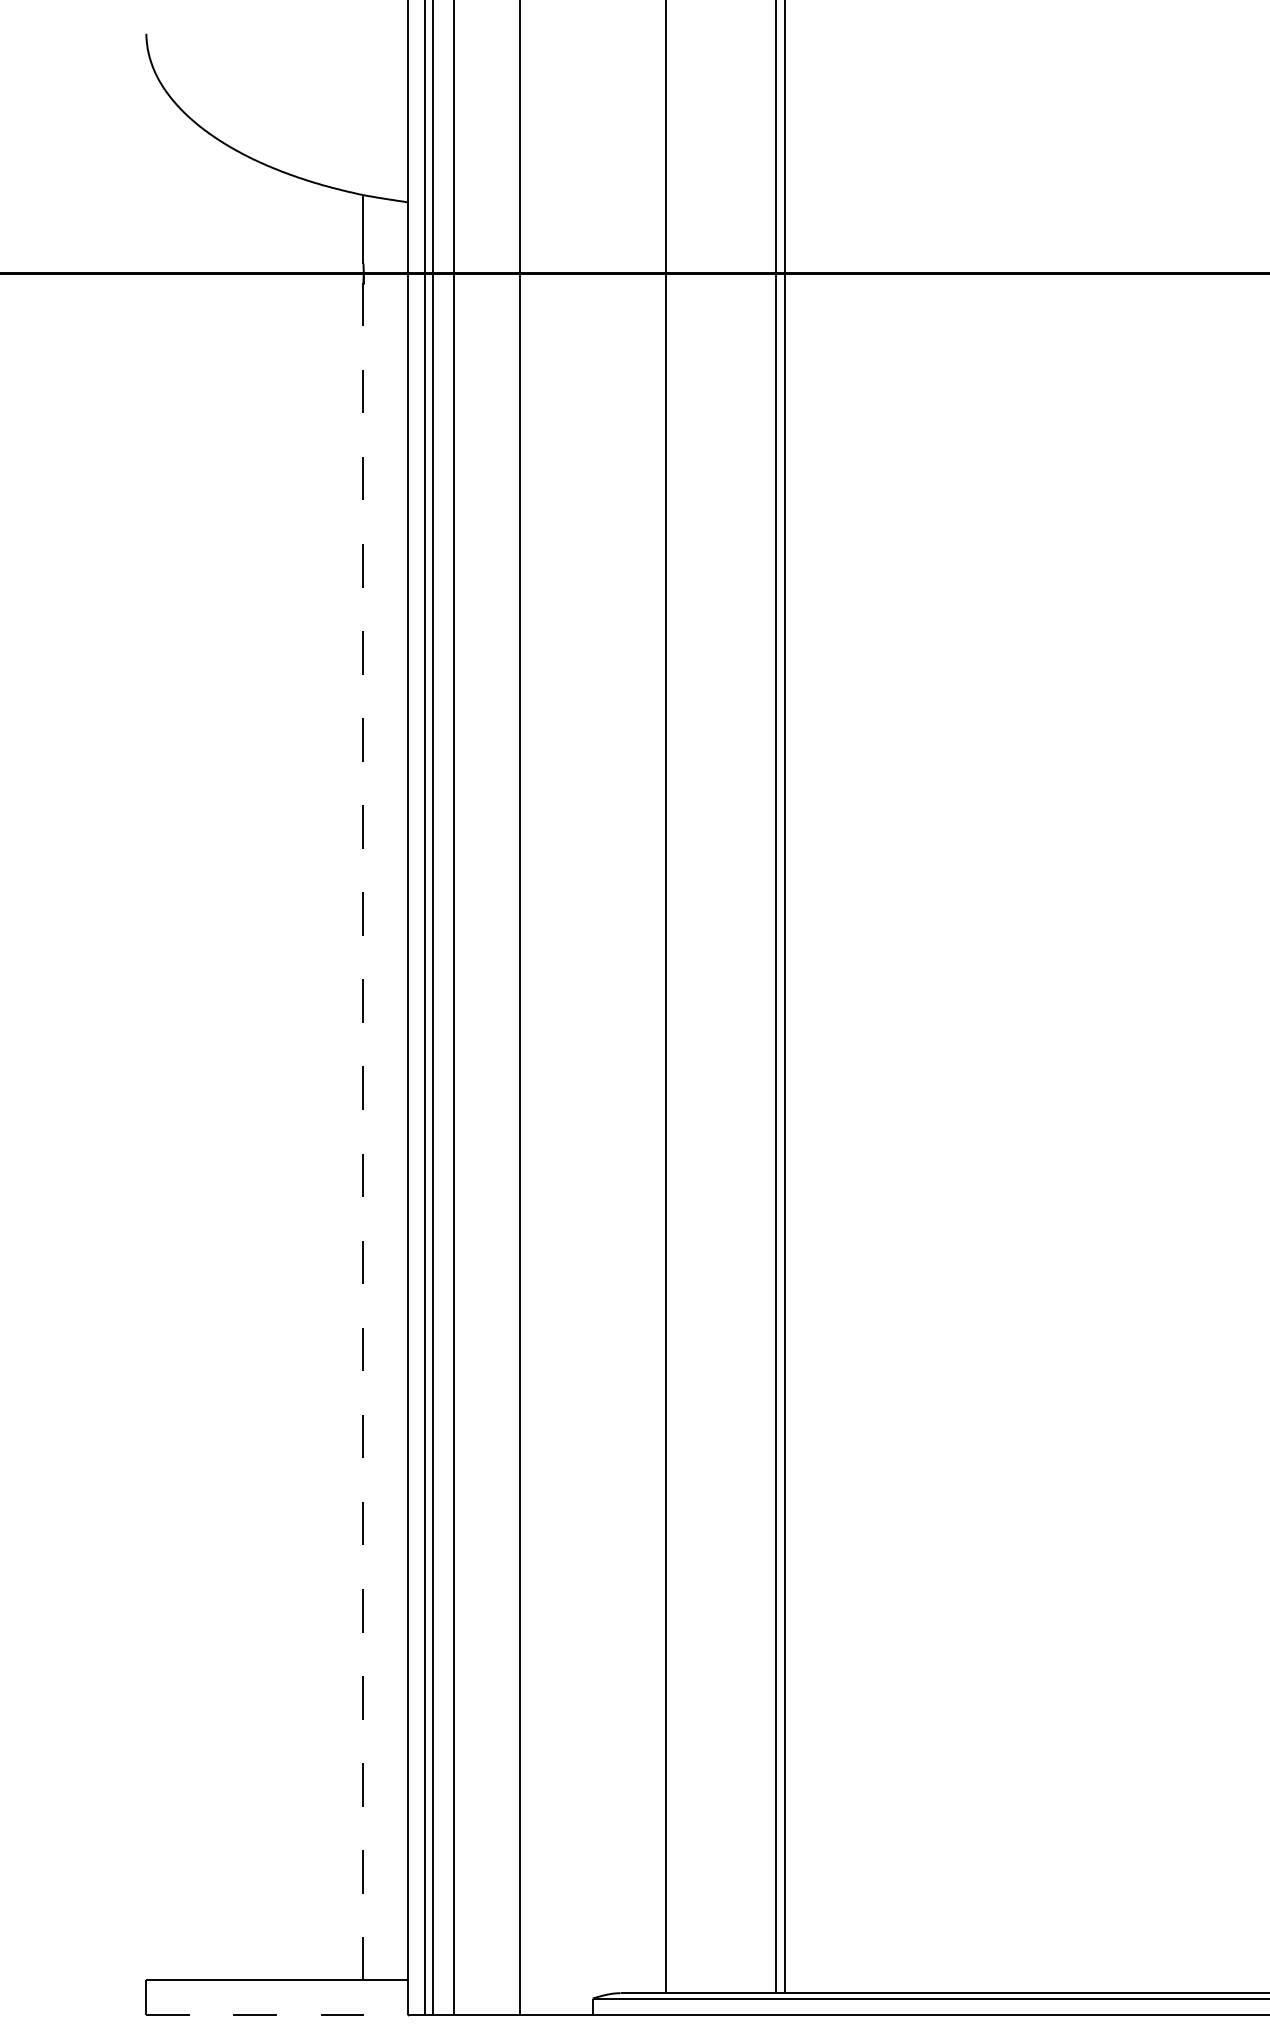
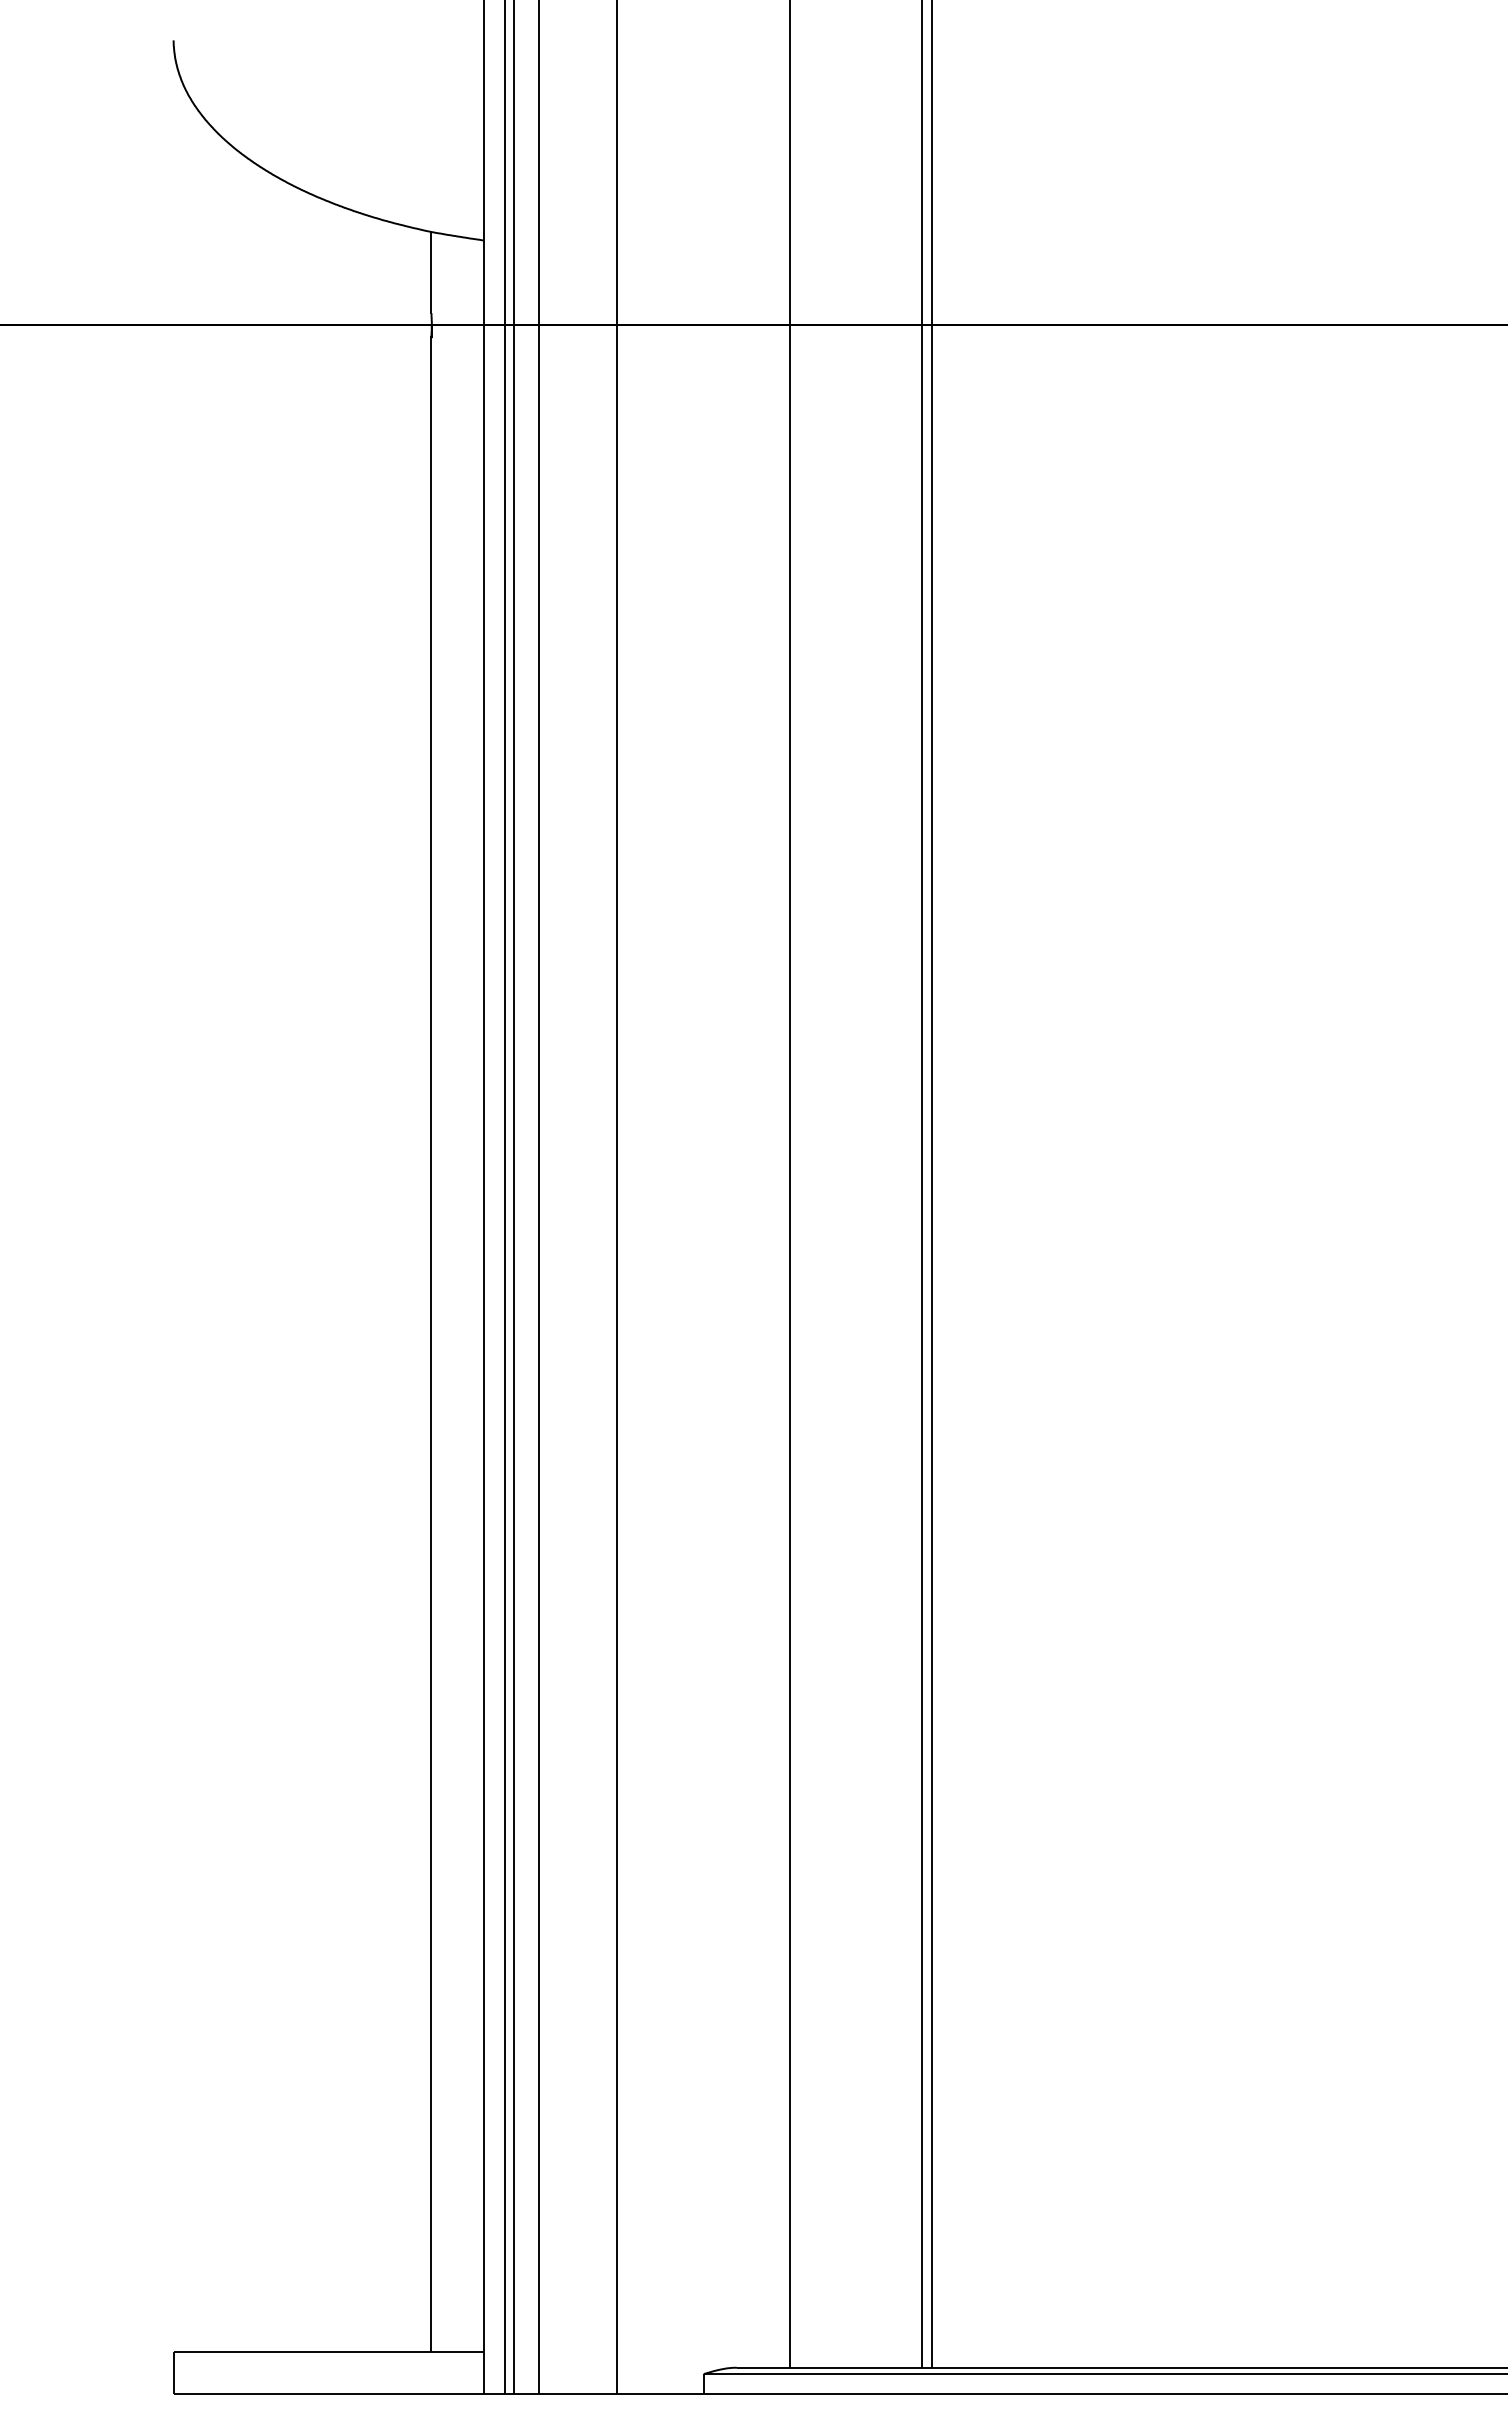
line: (363, 1131) -> (431, 1344), dashed -> solid
line: (277, 2014) -> (329, 2393), dashed -> solid

